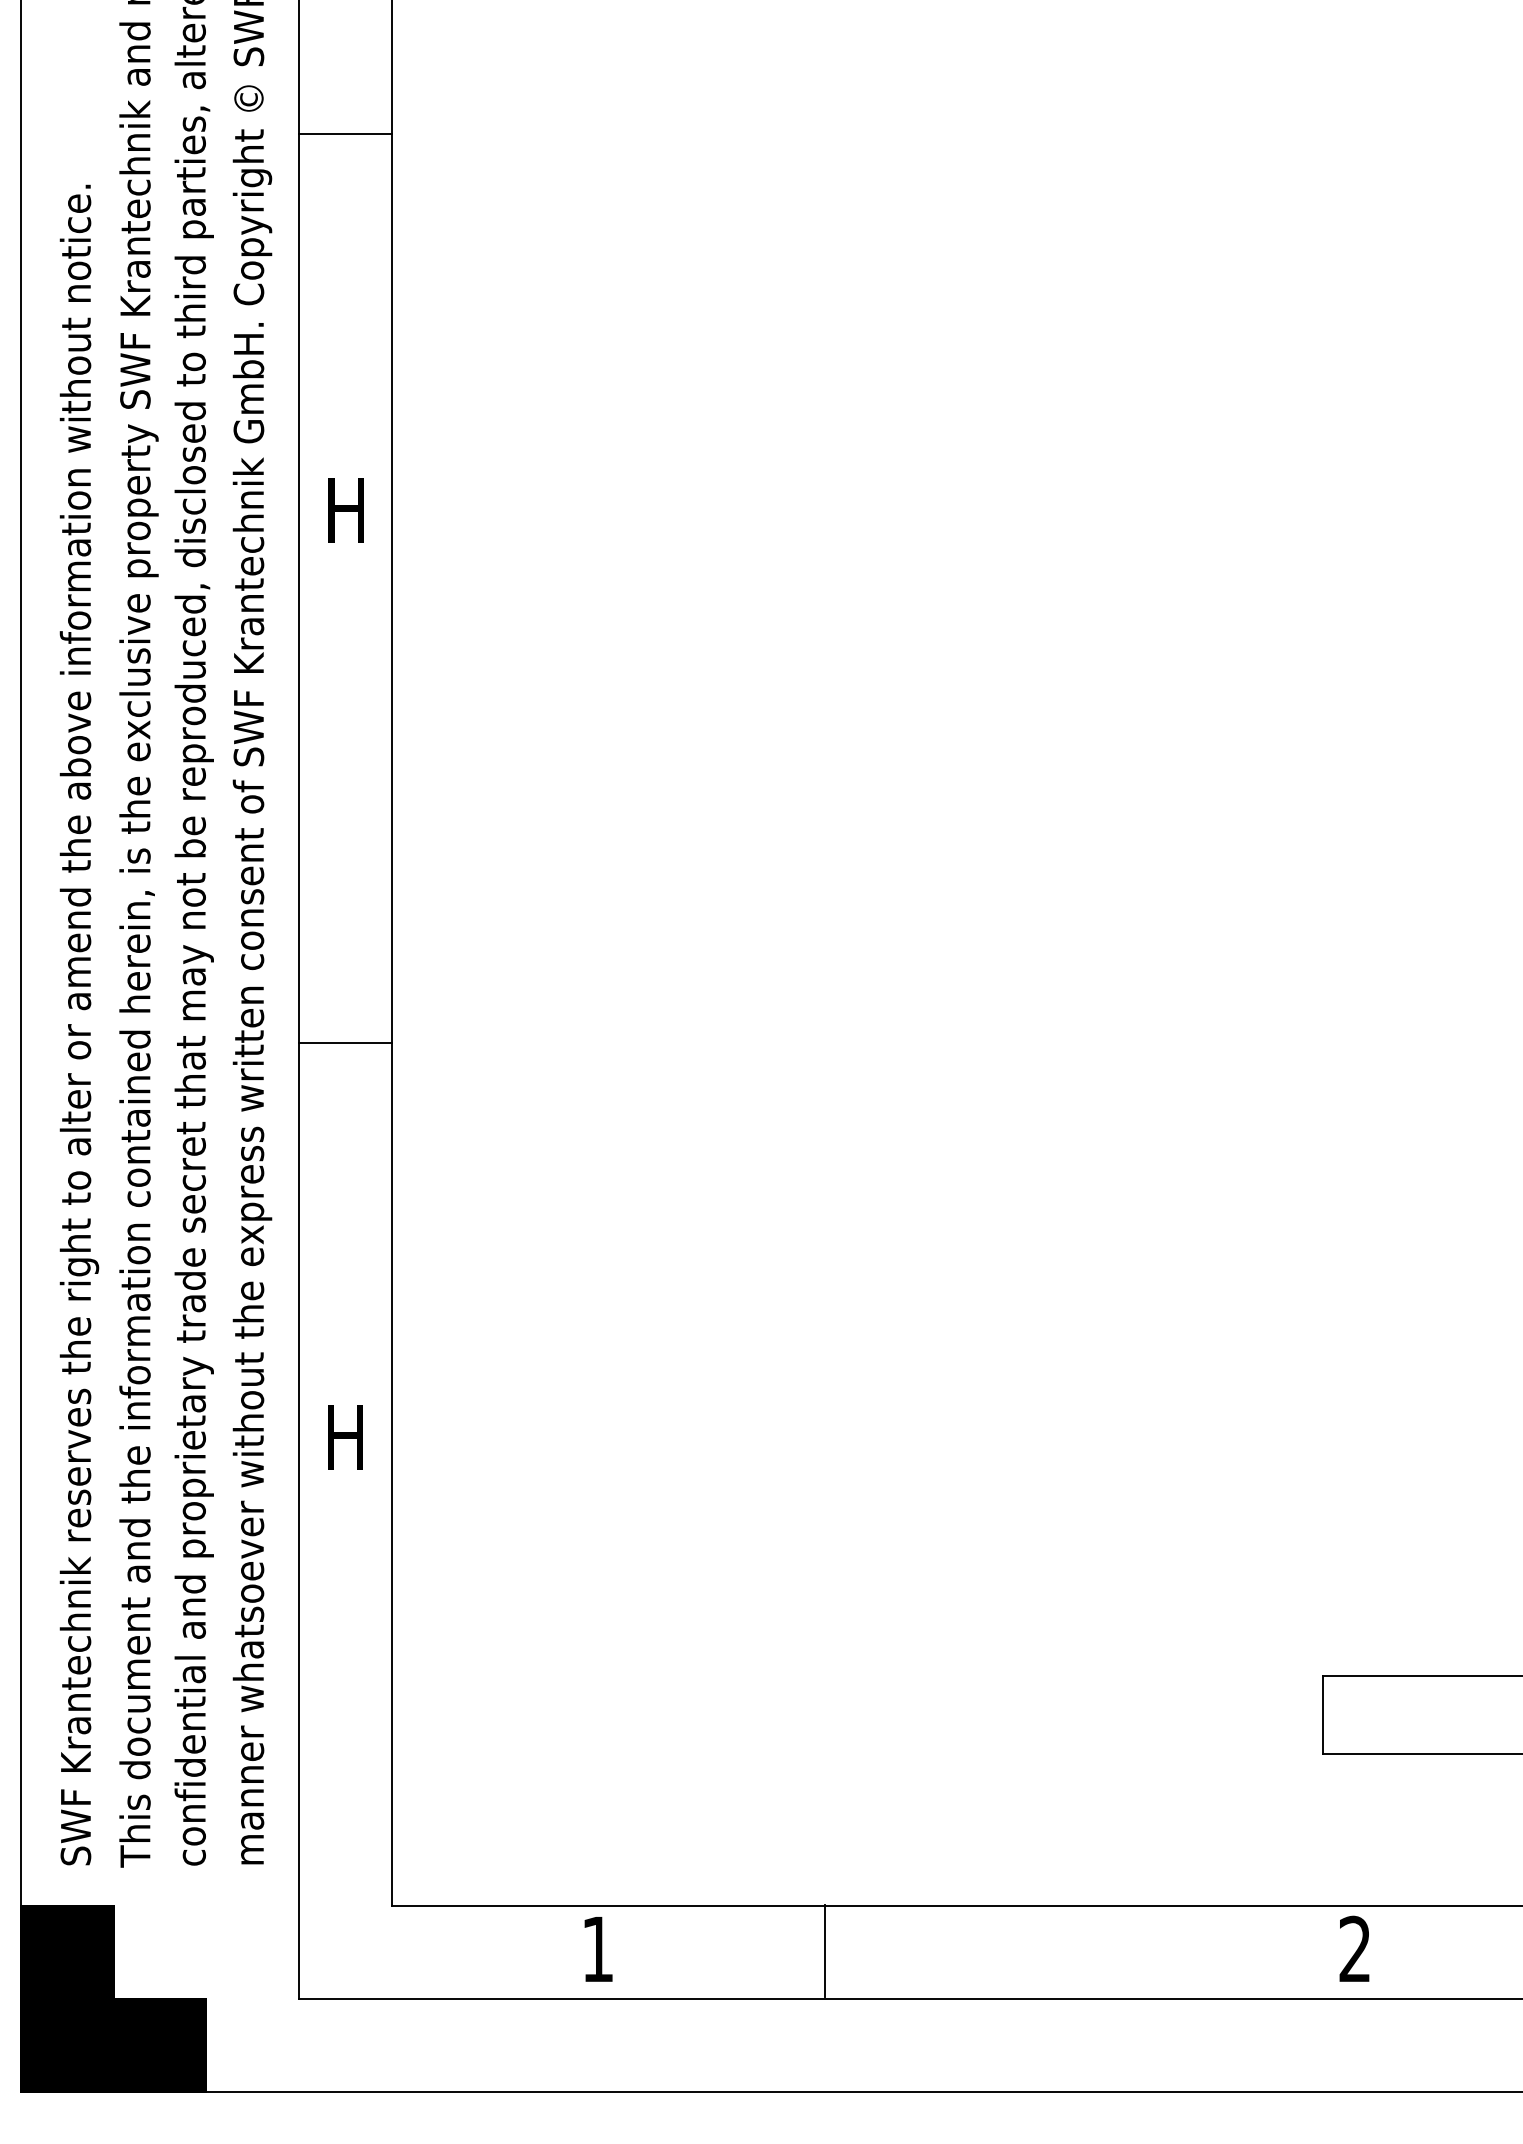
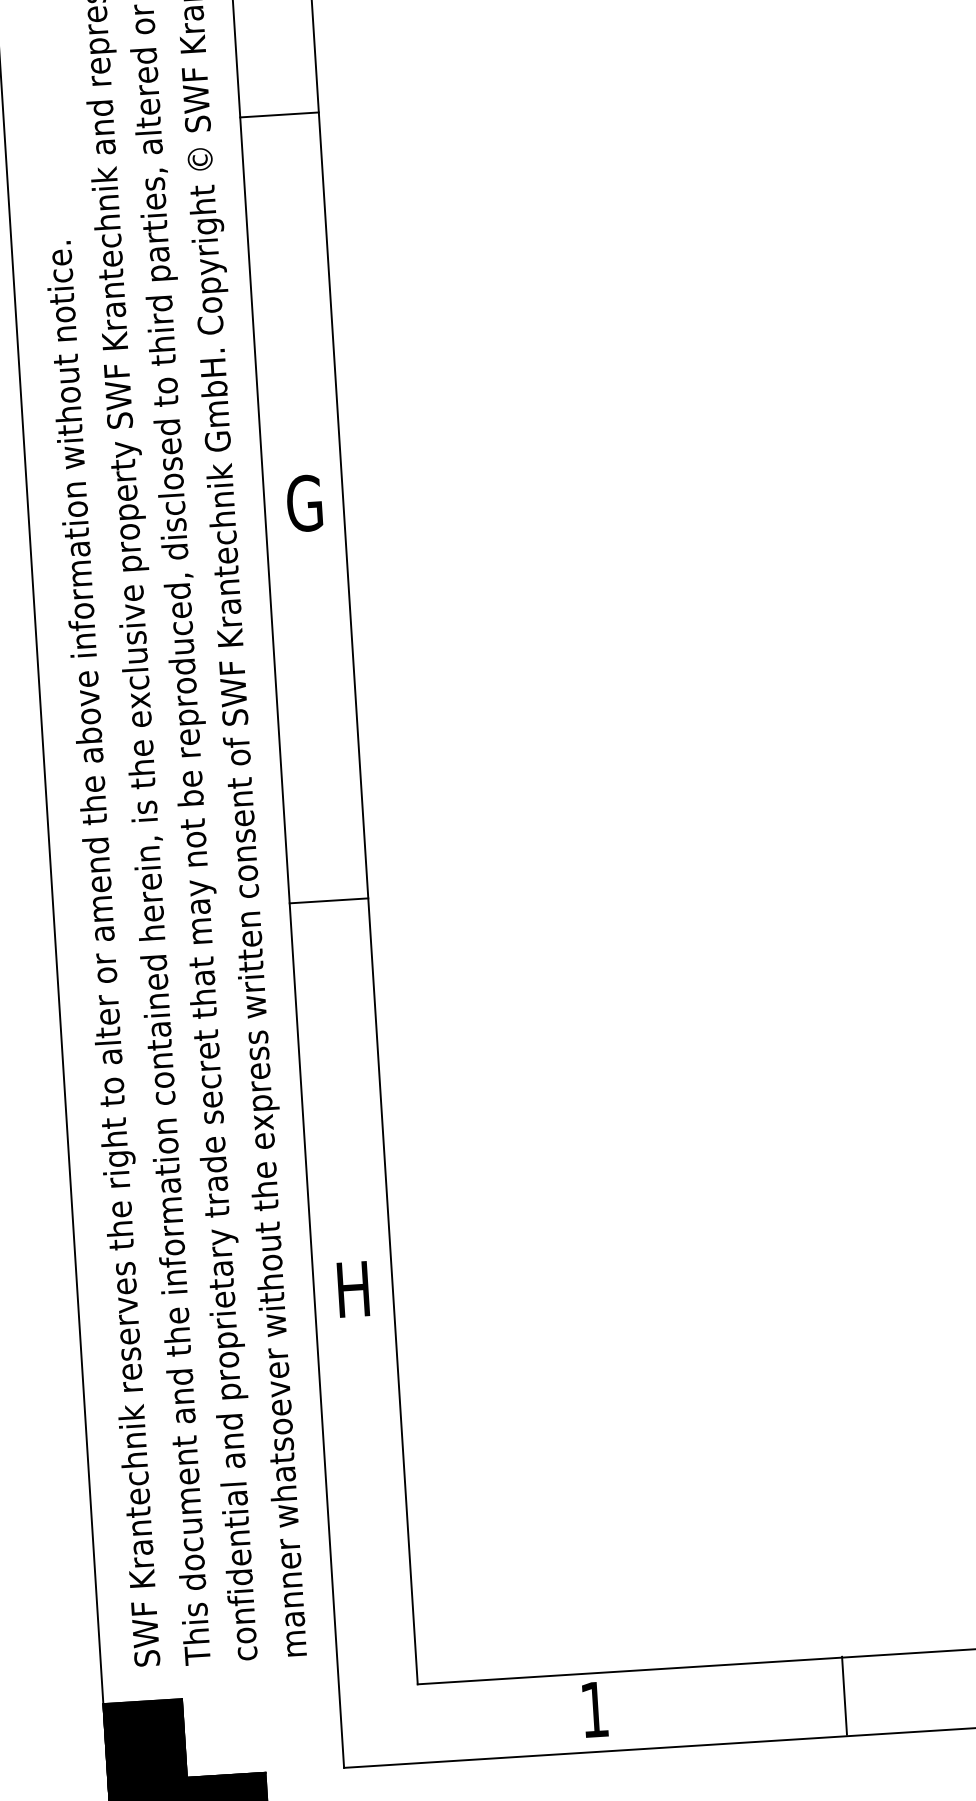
line: (345, 134) -> (279, 115), moved
text: (345, 510) -> (304, 503), H -> G
line: (345, 1043) -> (329, 901), moved
line: (825, 1951) -> (844, 1695), moved

